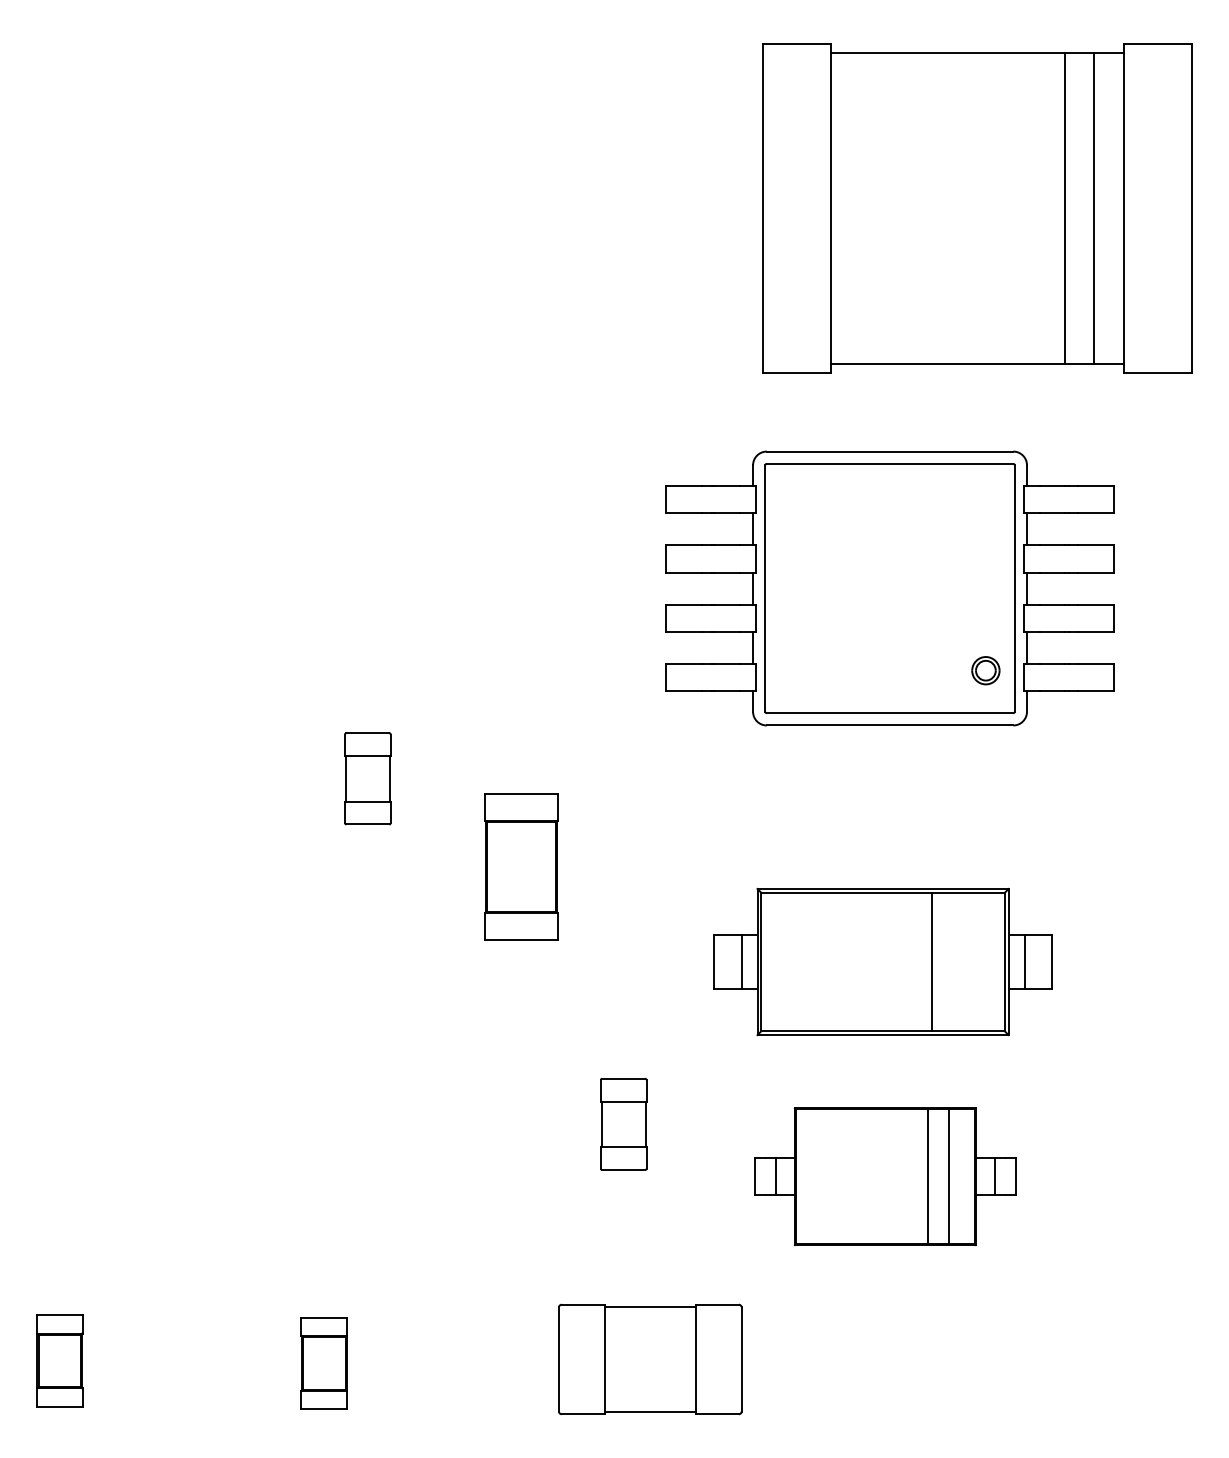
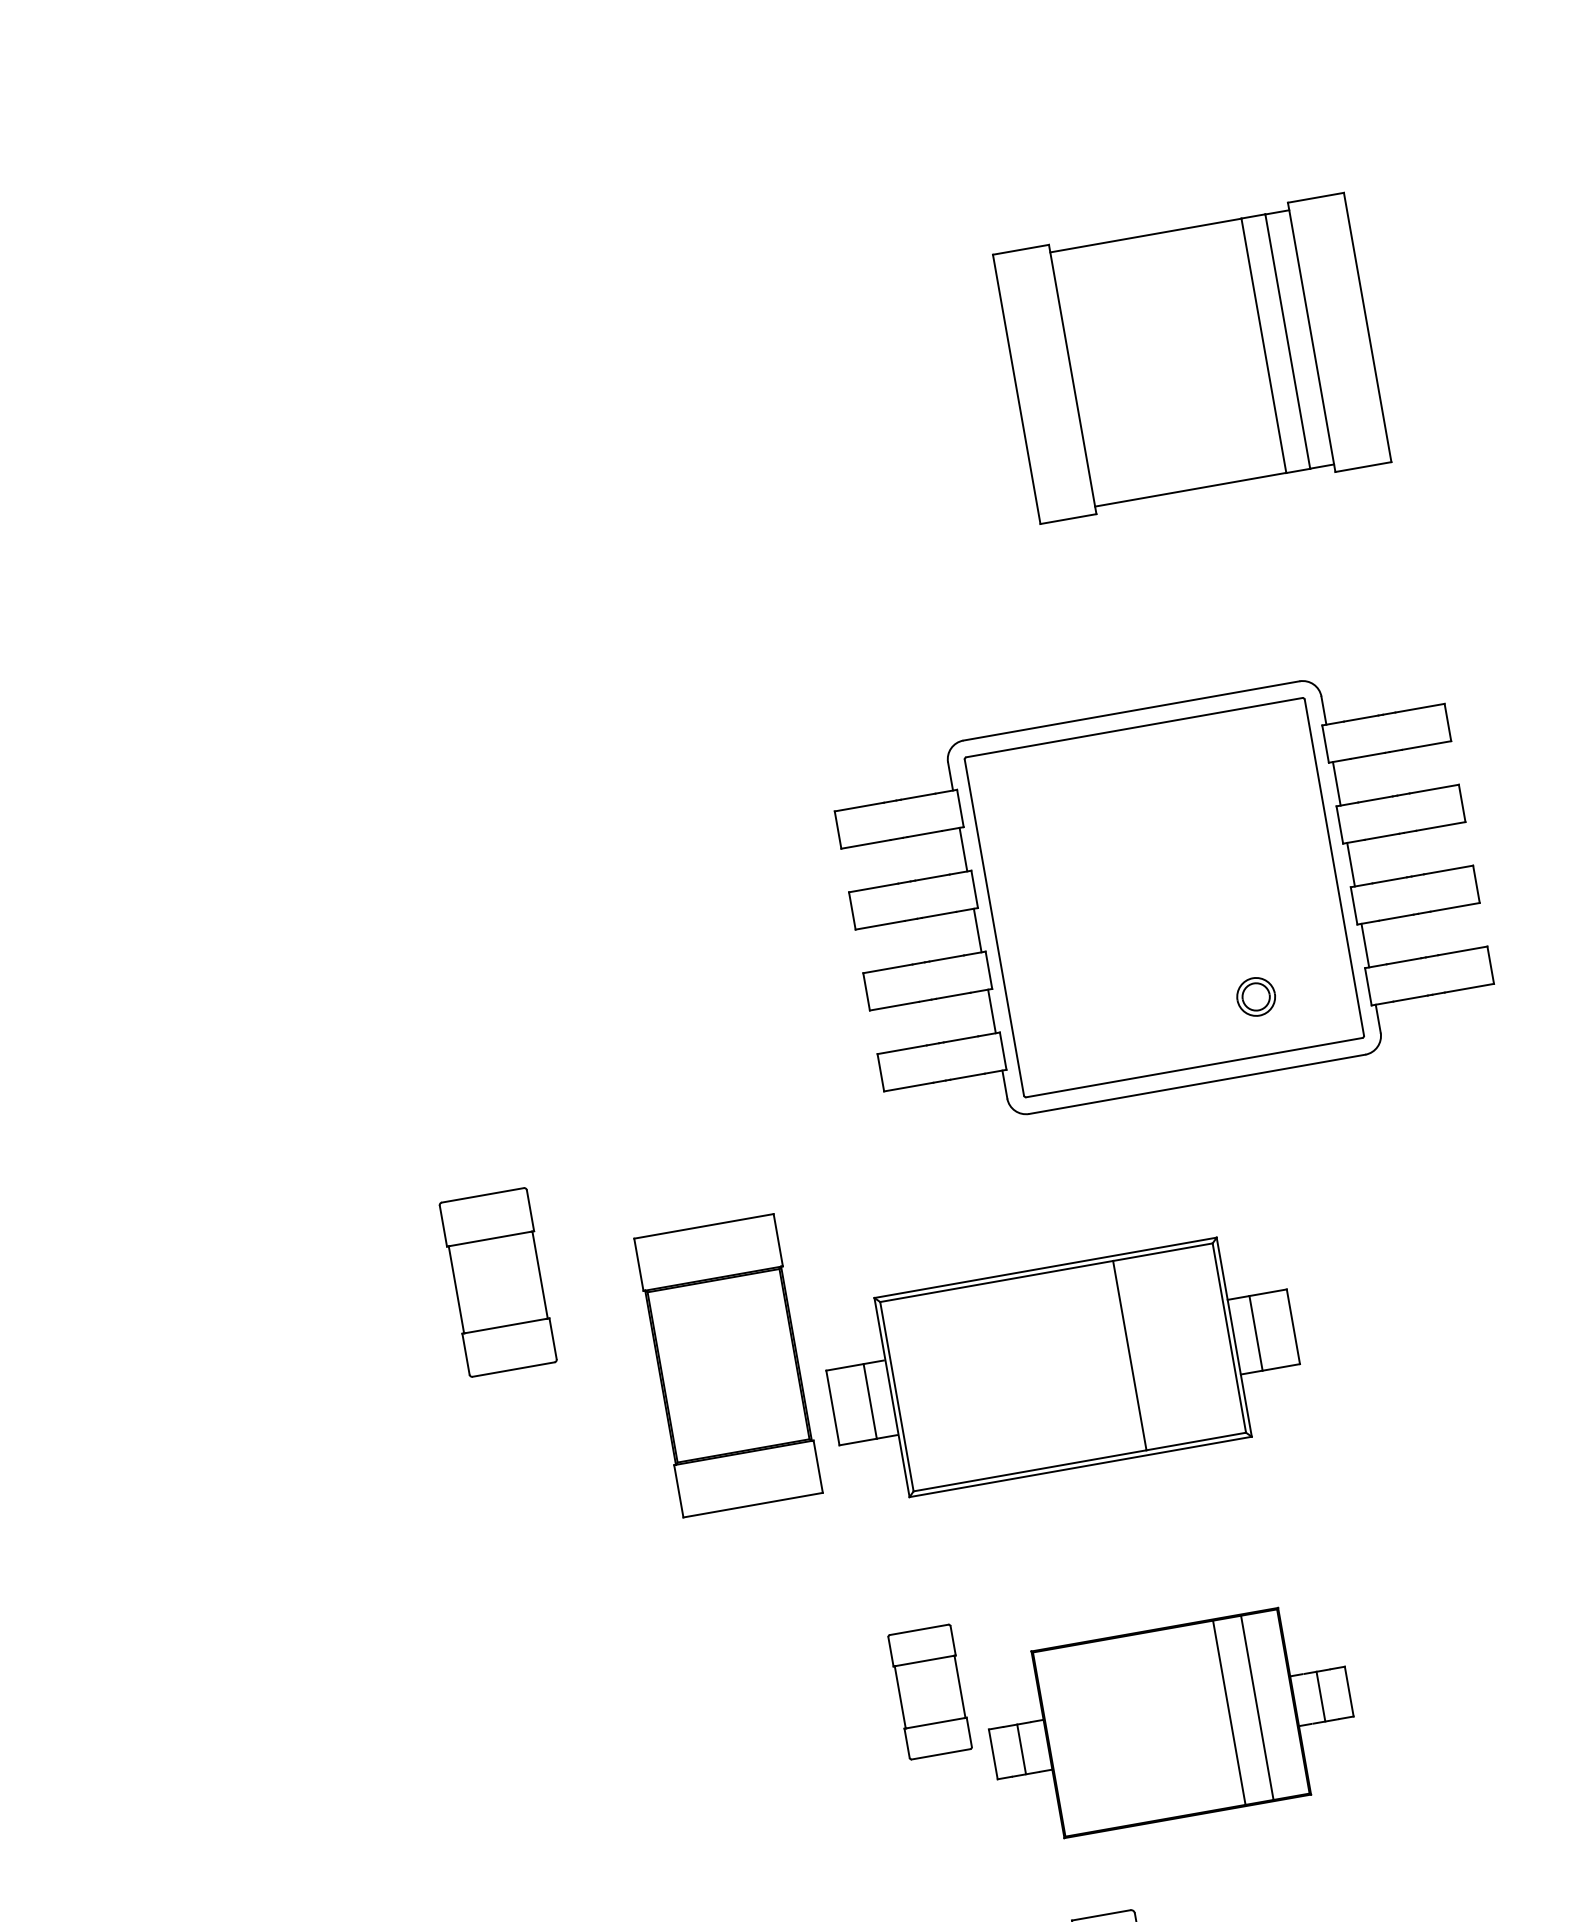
part: (977, 208) -> (1192, 358), size x0.6
part: (985, 670) -> (1255, 996), moved
part: (367, 778) -> (497, 1282), size x1.4
part: (521, 866) -> (728, 1365), size x1.4
part: (882, 961) -> (1062, 1366), moved
part: (885, 1176) -> (1171, 1722), moved

